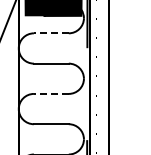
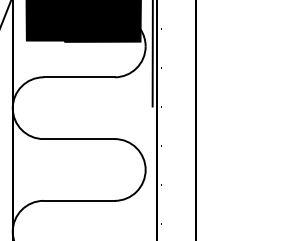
line: (50, 33) -> (77, 77), dashed -> solid
line: (50, 93) -> (77, 199), dashed -> solid

